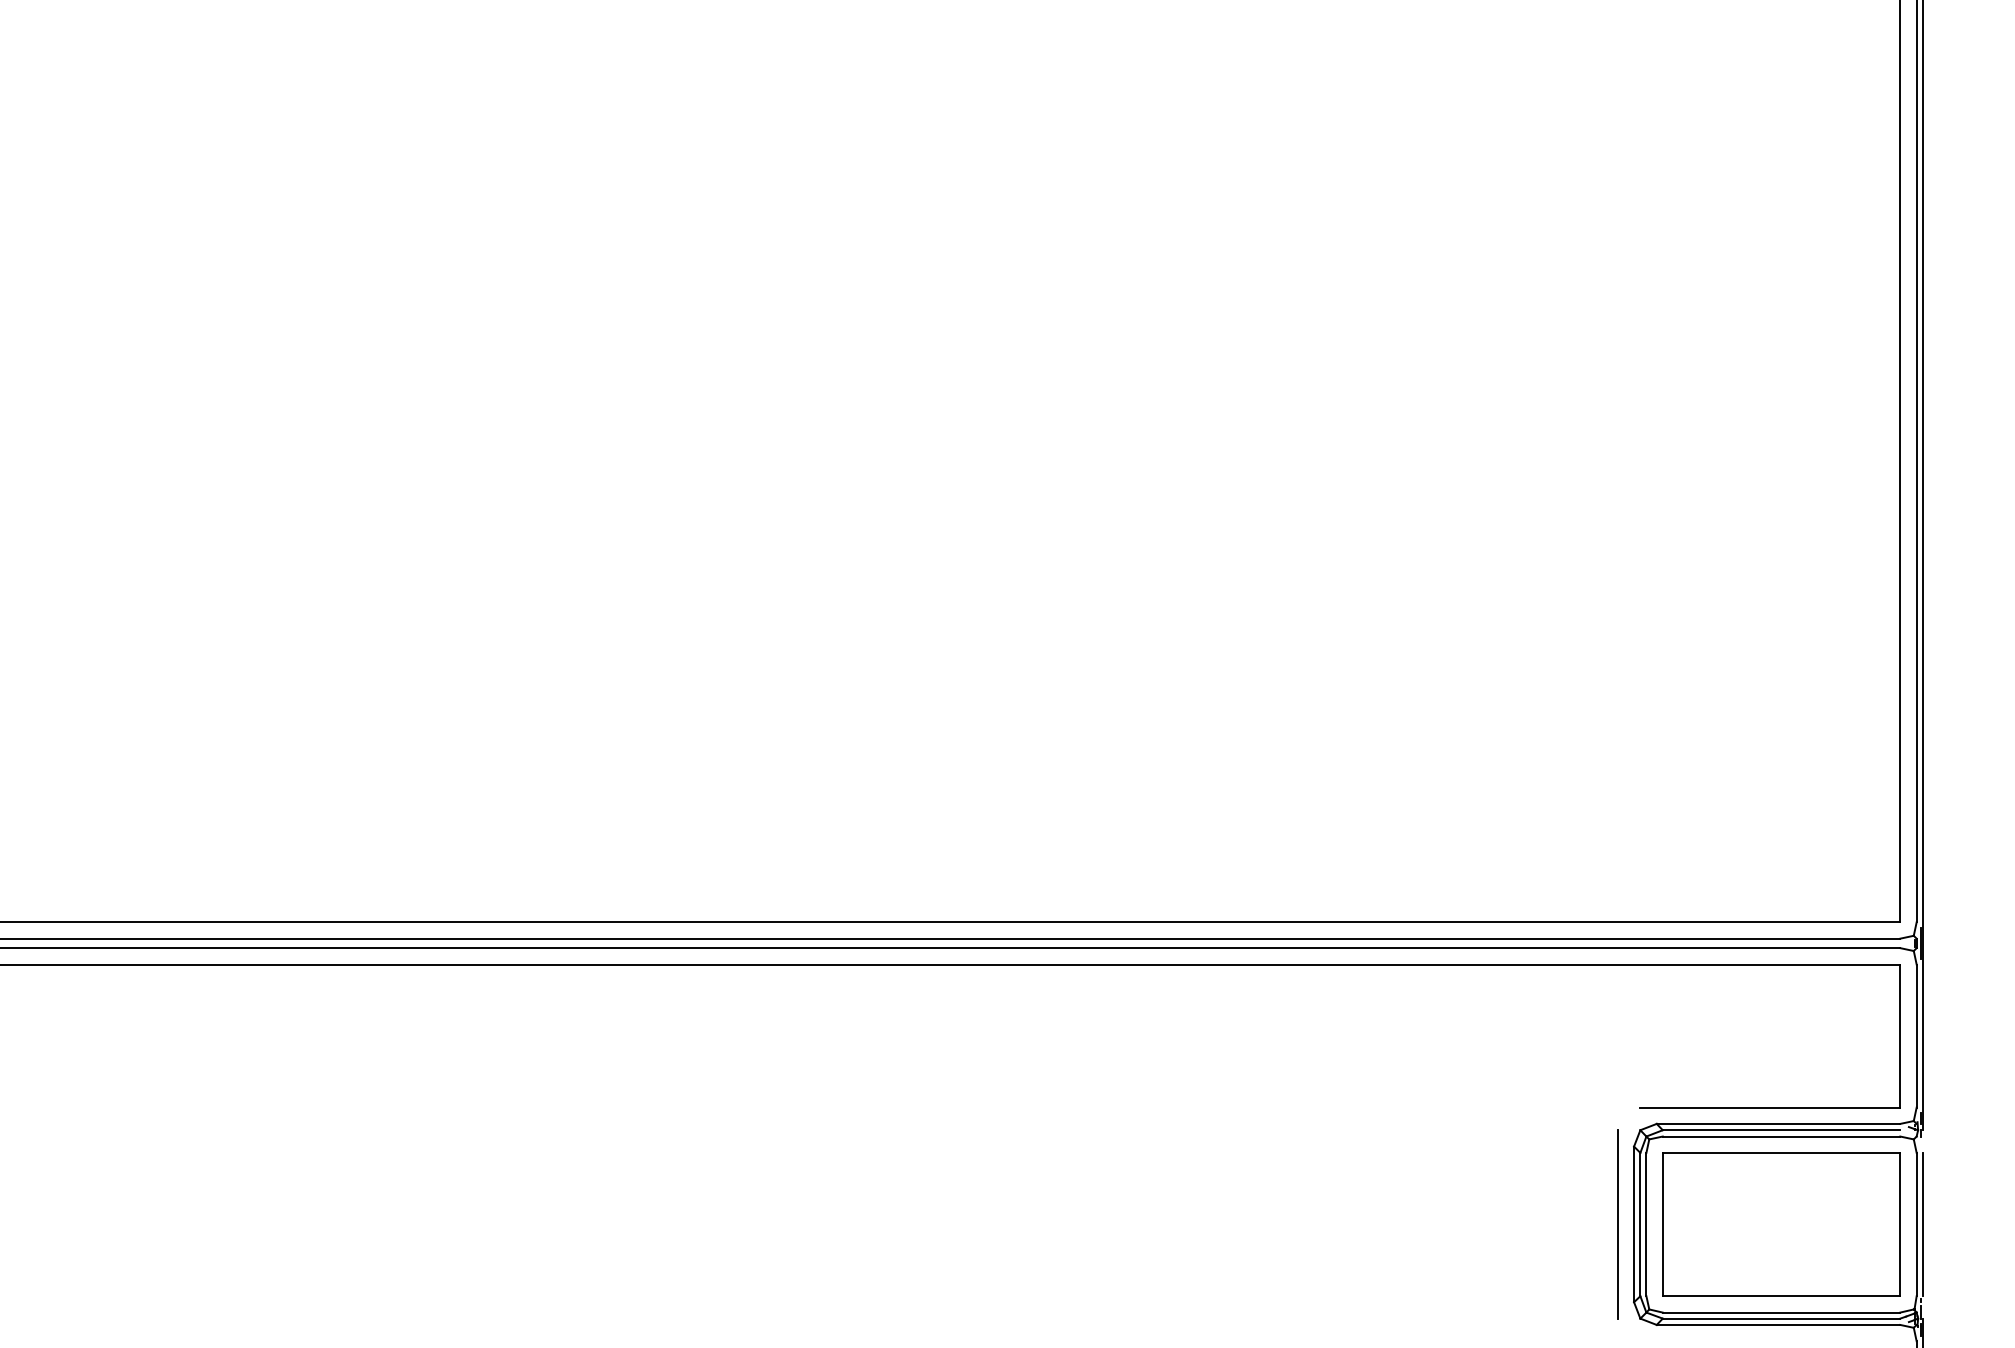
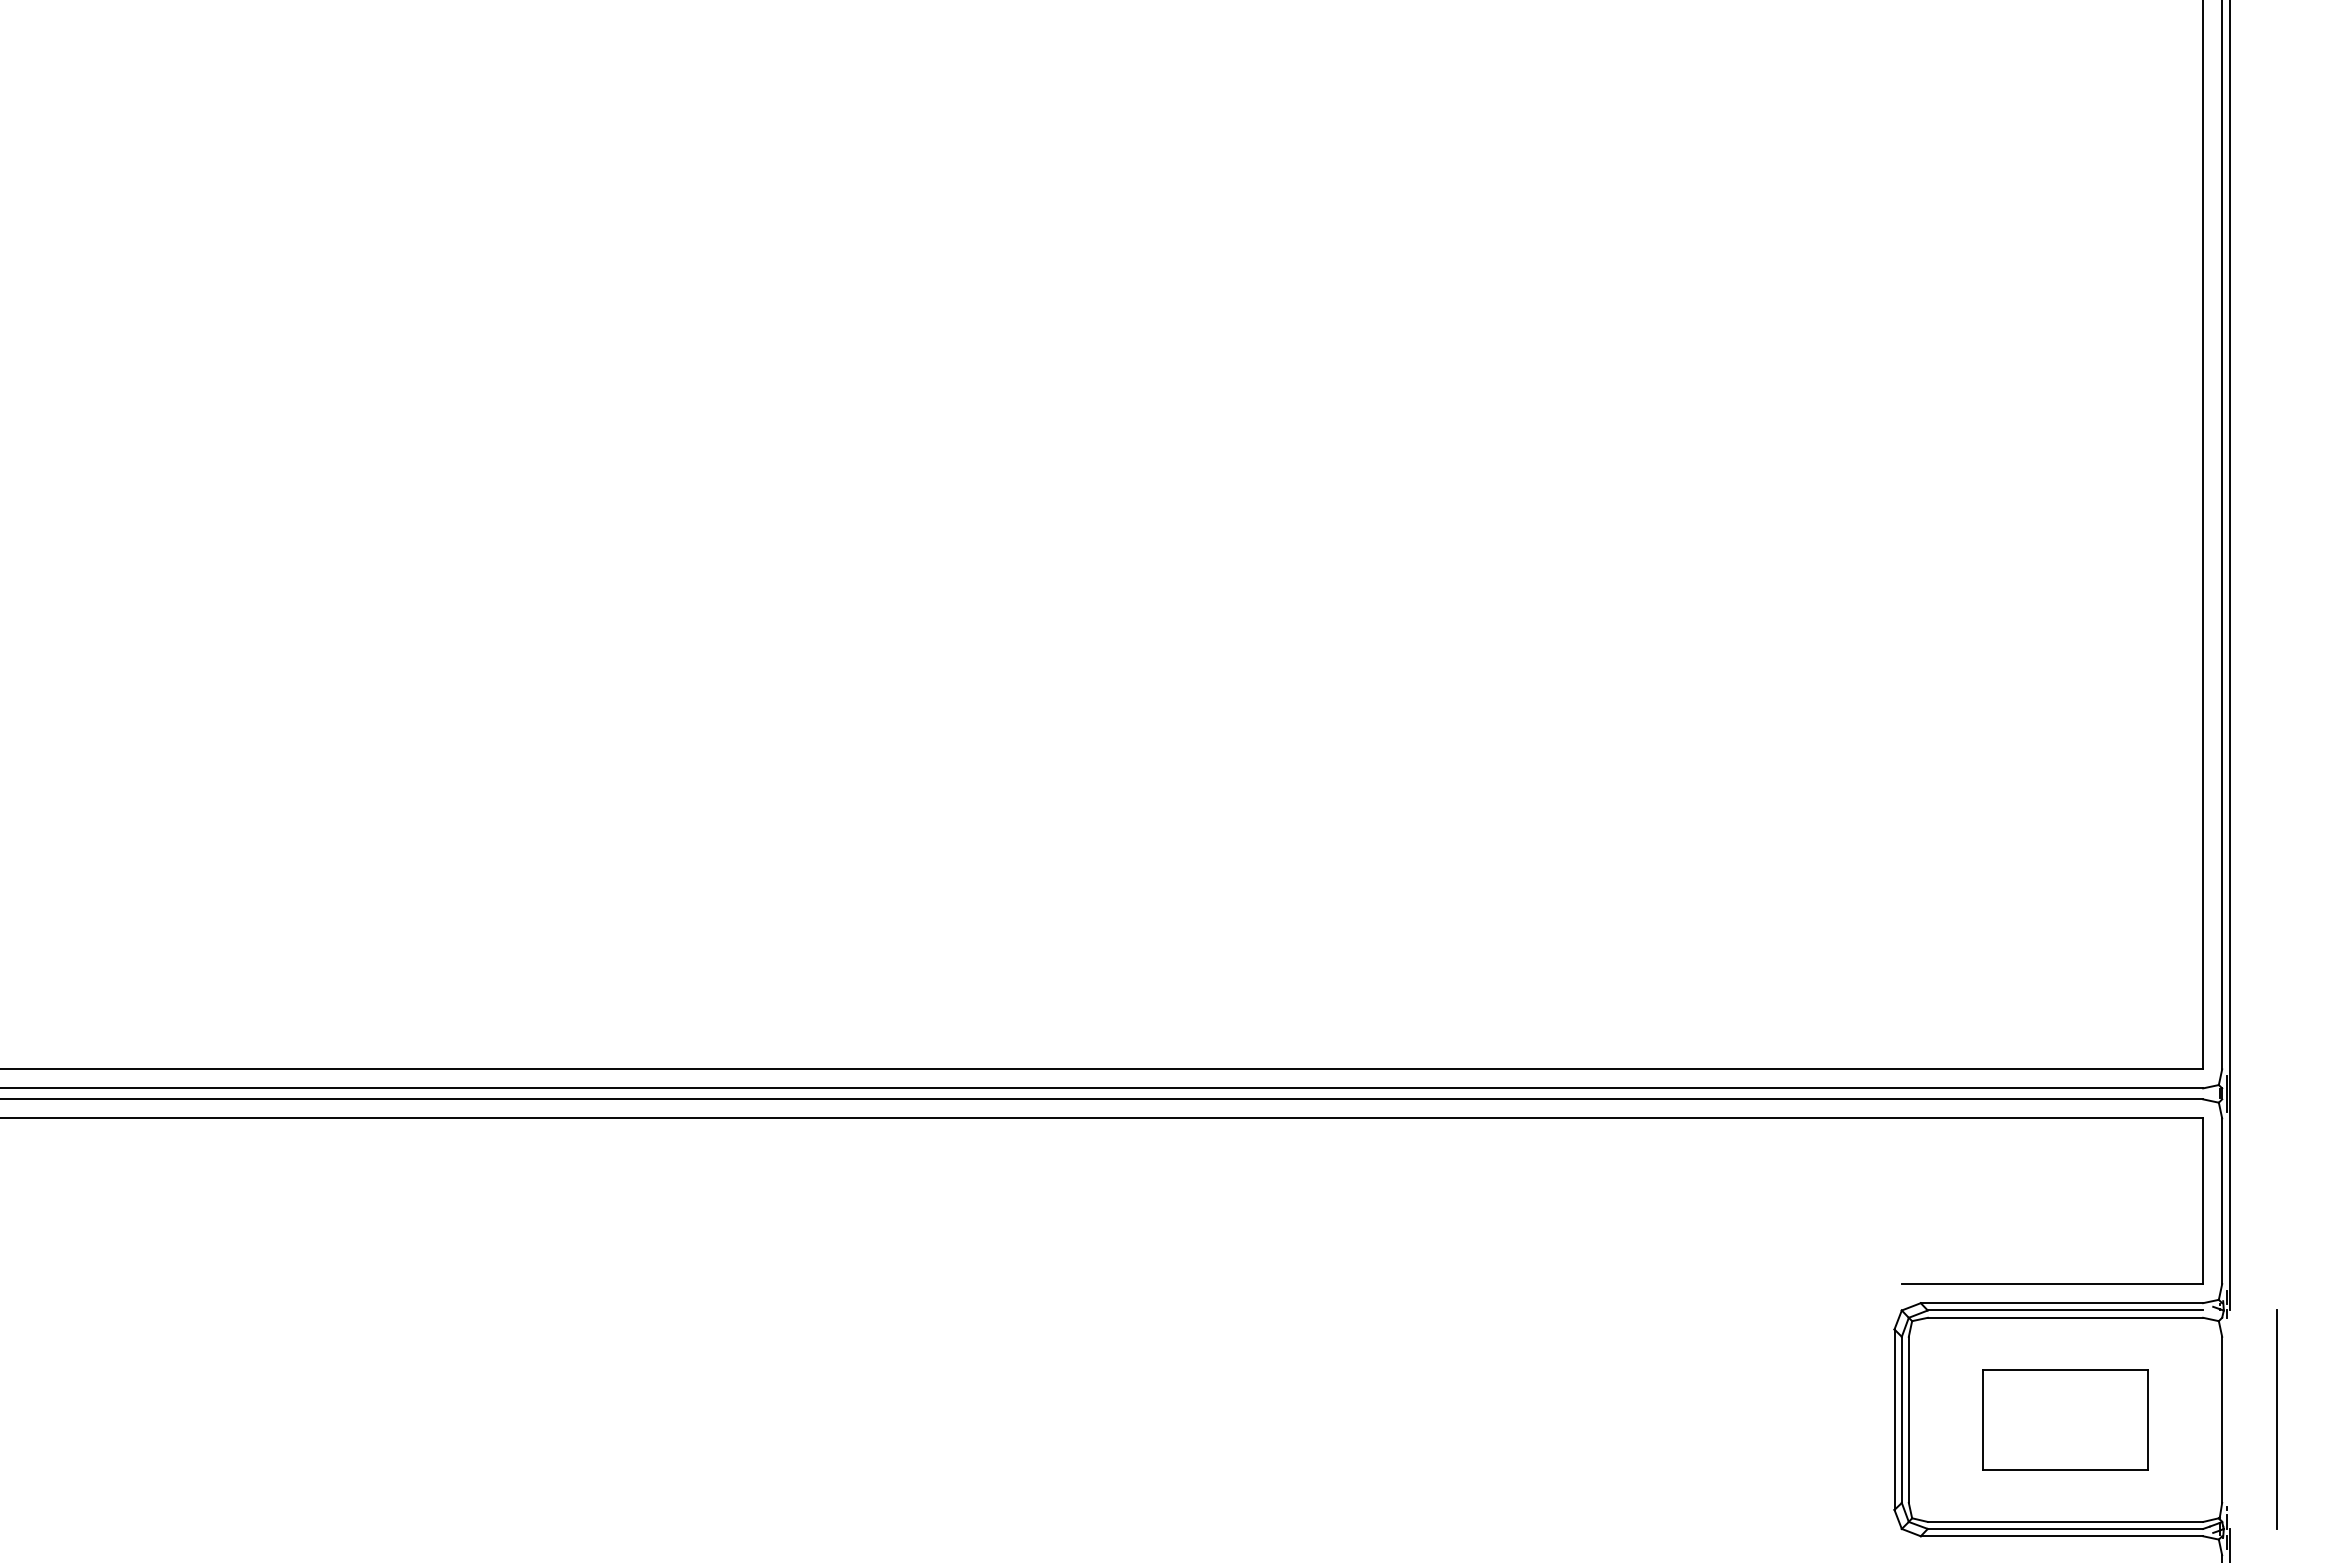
line: (1617, 1224) -> (2276, 1419), moved
part: (1781, 1224) -> (2065, 1419), size x0.6
line: (1922, 1224) -> (2228, 1419), removed

